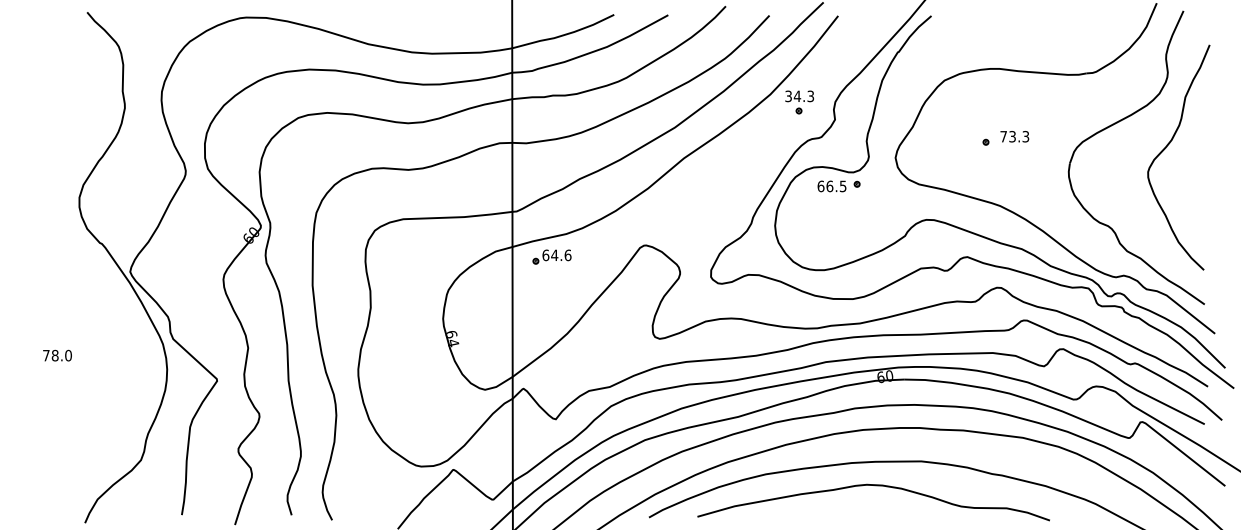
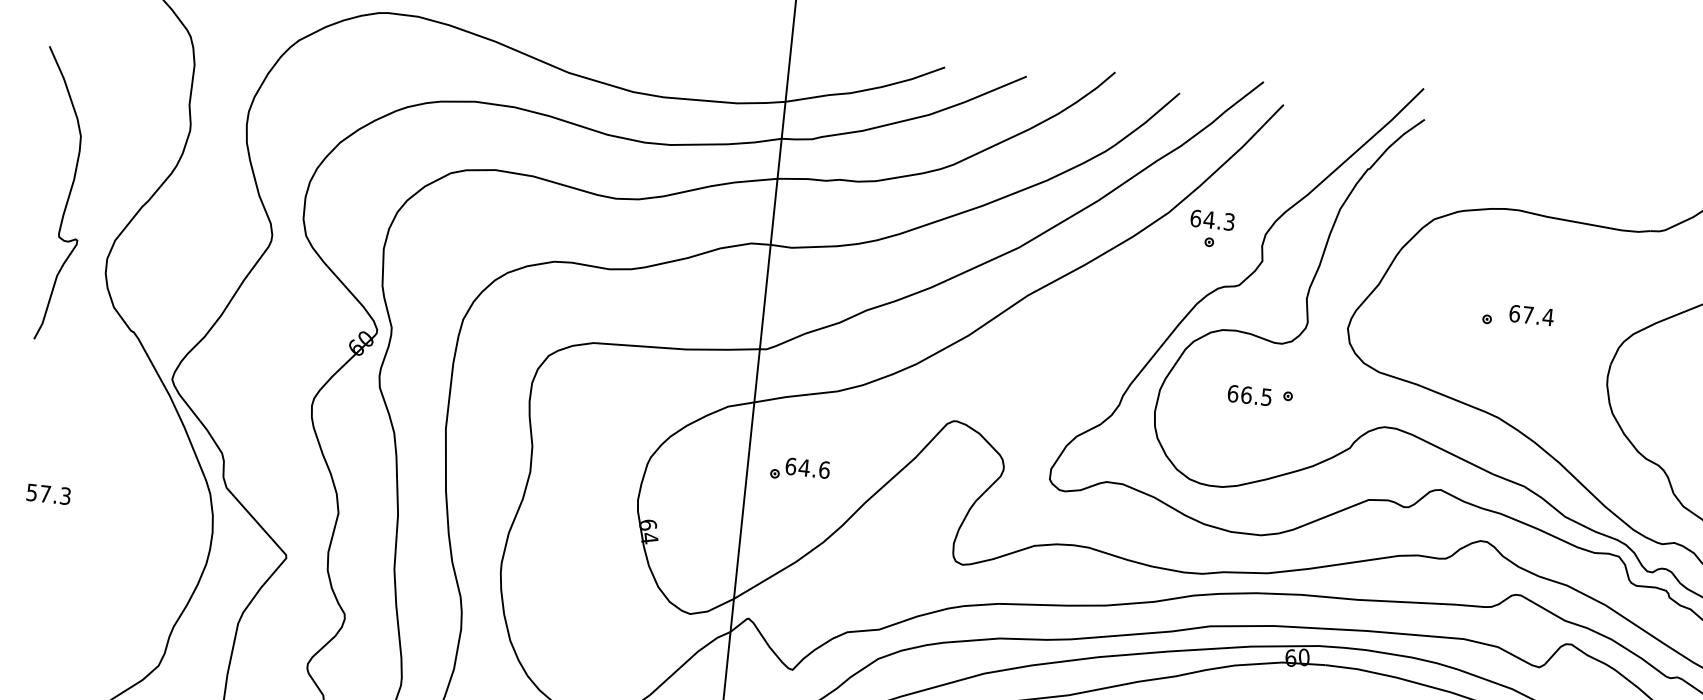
text: (788, 96) -> (1195, 218), 34.3 -> 64.3
text: (1014, 136) -> (1531, 315), 73.3 -> 67.4
curve: (48, 161) -> (66, 199), added
part: (838, 186) -> (1259, 396), moved
part: (551, 256) -> (799, 469), moved
text: (57, 355) -> (48, 494), 78.0 -> 57.3

